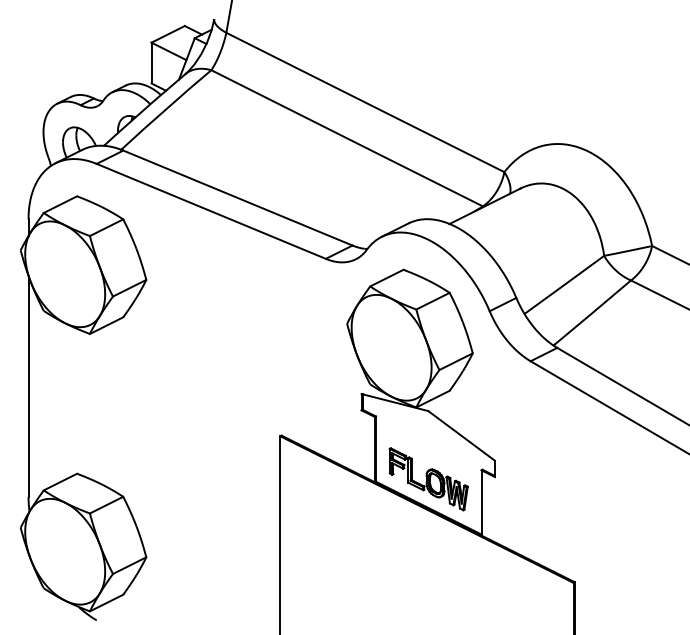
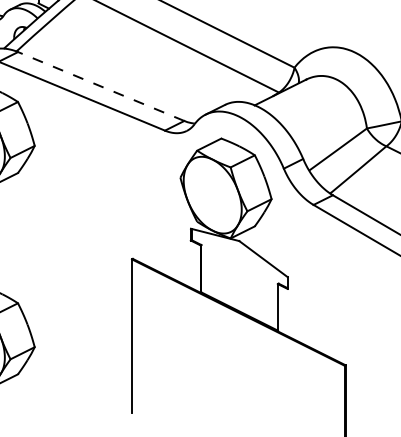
line: (237, 197) -> (100, 86), solid -> dashed
part: (428, 479) -> (239, 290), removed

